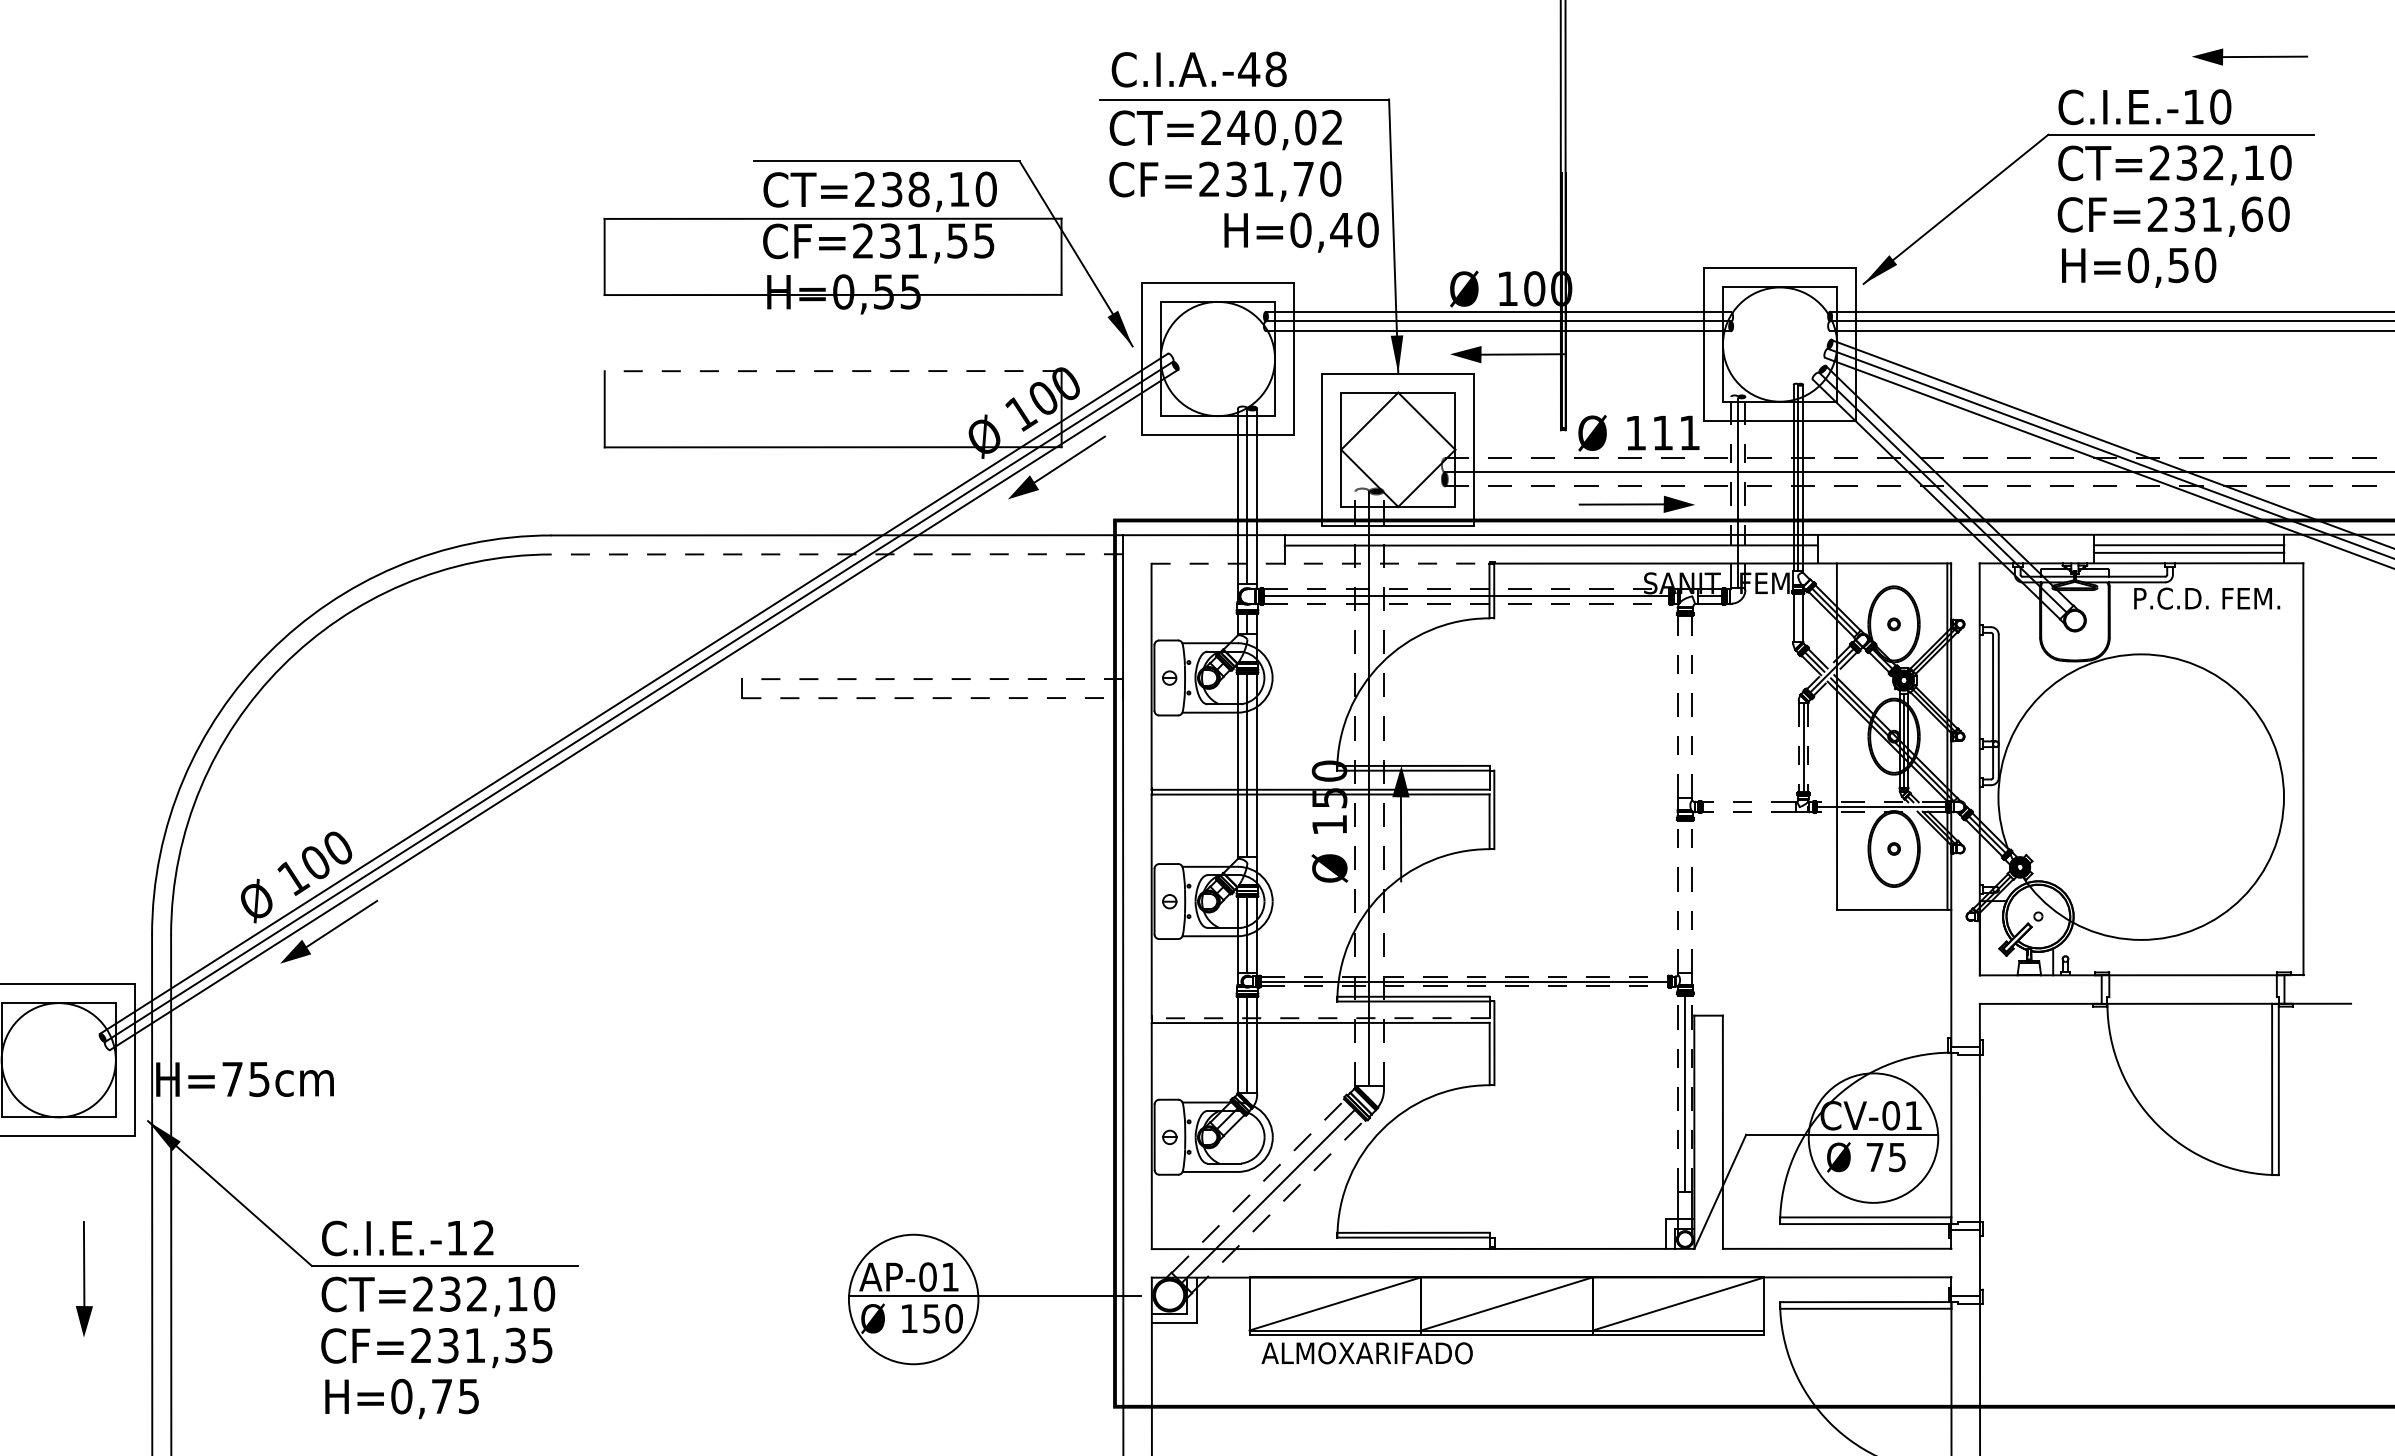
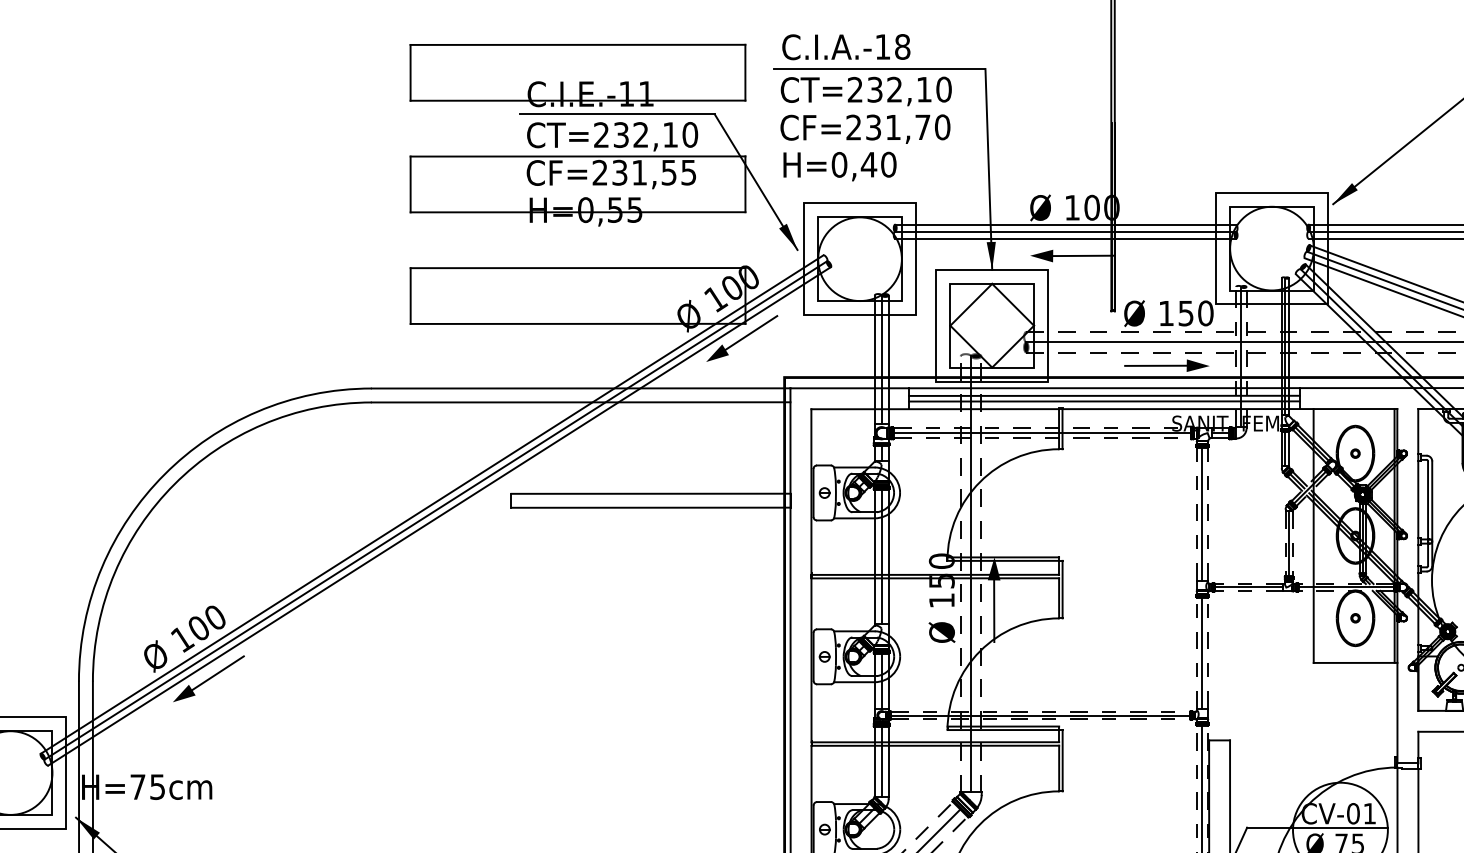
text: (1249, 69) -> (883, 47), C.I.A.-48 -> C.I.A.-18
part: (832, 108) -> (577, 75), added
text: (1285, 127) -> (909, 89), CT=240,02 -> CT=232,10
text: (918, 189) -> (640, 134), CT=238,10 -> CT=232,10
text: (1301, 232) -> (839, 166), moved
line: (832, 371) -> (577, 268), dashed -> solid
text: (1676, 432) -> (1196, 313), 111 -> 150
line: (1550, 553) -> (1103, 401), added
line: (837, 554) -> (581, 402), dashed -> solid
line: (1320, 563) -> (935, 409), dashed -> solid
line: (1798, 617) -> (1285, 448), added
line: (932, 679) -> (650, 494), dashed -> solid
line: (933, 698) -> (651, 507), dashed -> solid
line: (1685, 707) -> (1202, 514), added
line: (1748, 806) -> (1248, 587), added
line: (1685, 896) -> (1202, 653), added
line: (1320, 1018) -> (935, 742), dashed -> solid

